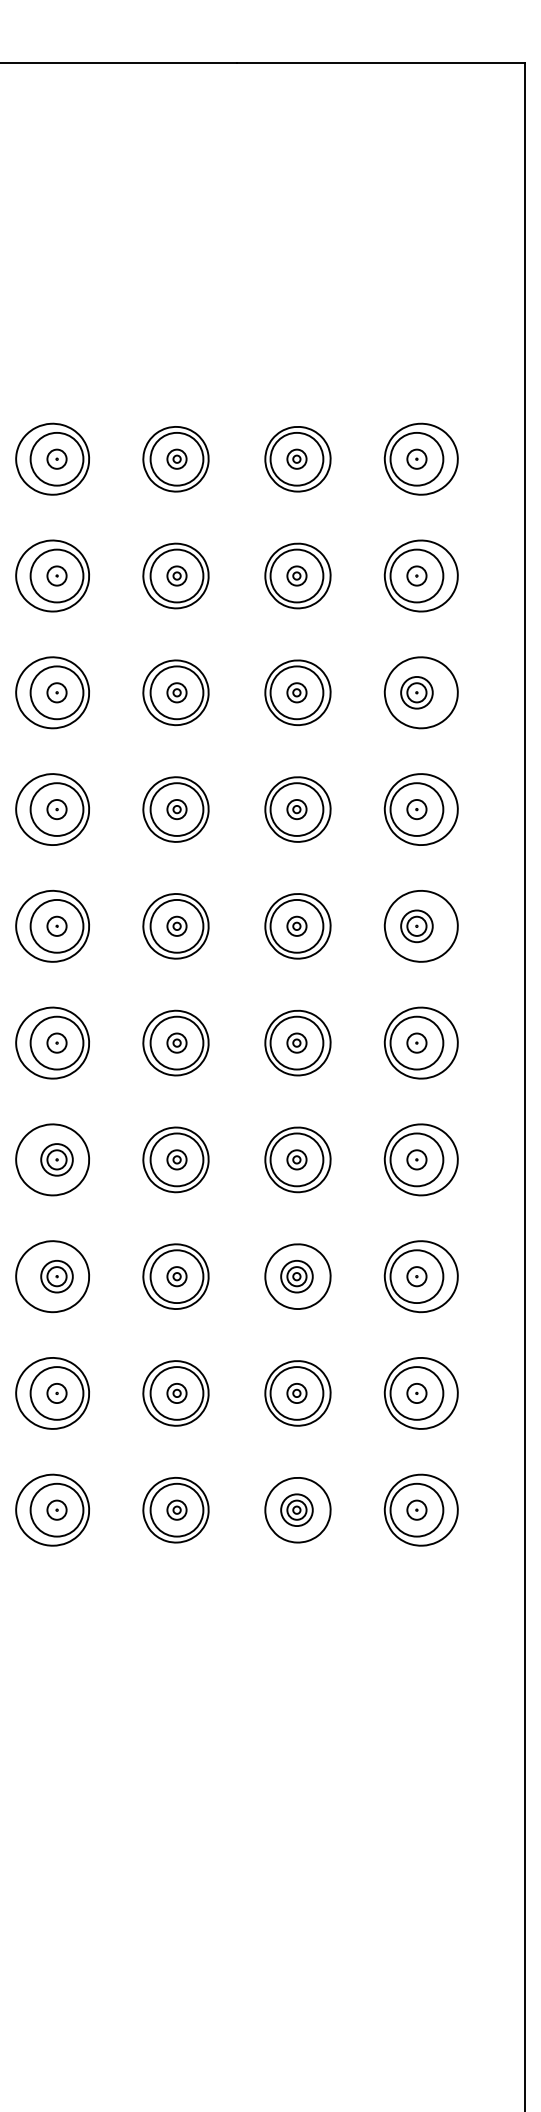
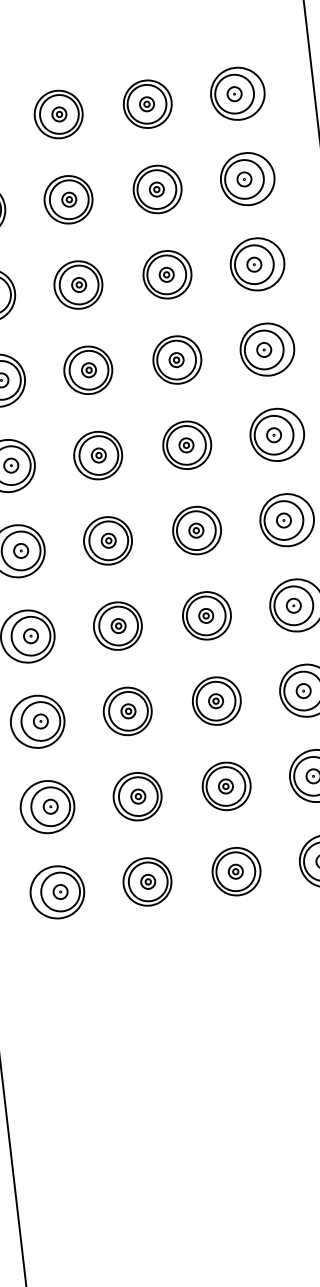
circle: (416, 692) -> (254, 264), size x1.67
circle: (416, 925) -> (273, 434), size x1.67
circle: (56, 1159) -> (30, 635), size x1.67
circle: (56, 1276) -> (40, 721), size x1.67
circle: (296, 1276) -> (215, 701), size x1.67
circle: (296, 1509) -> (235, 871), size x1.67

